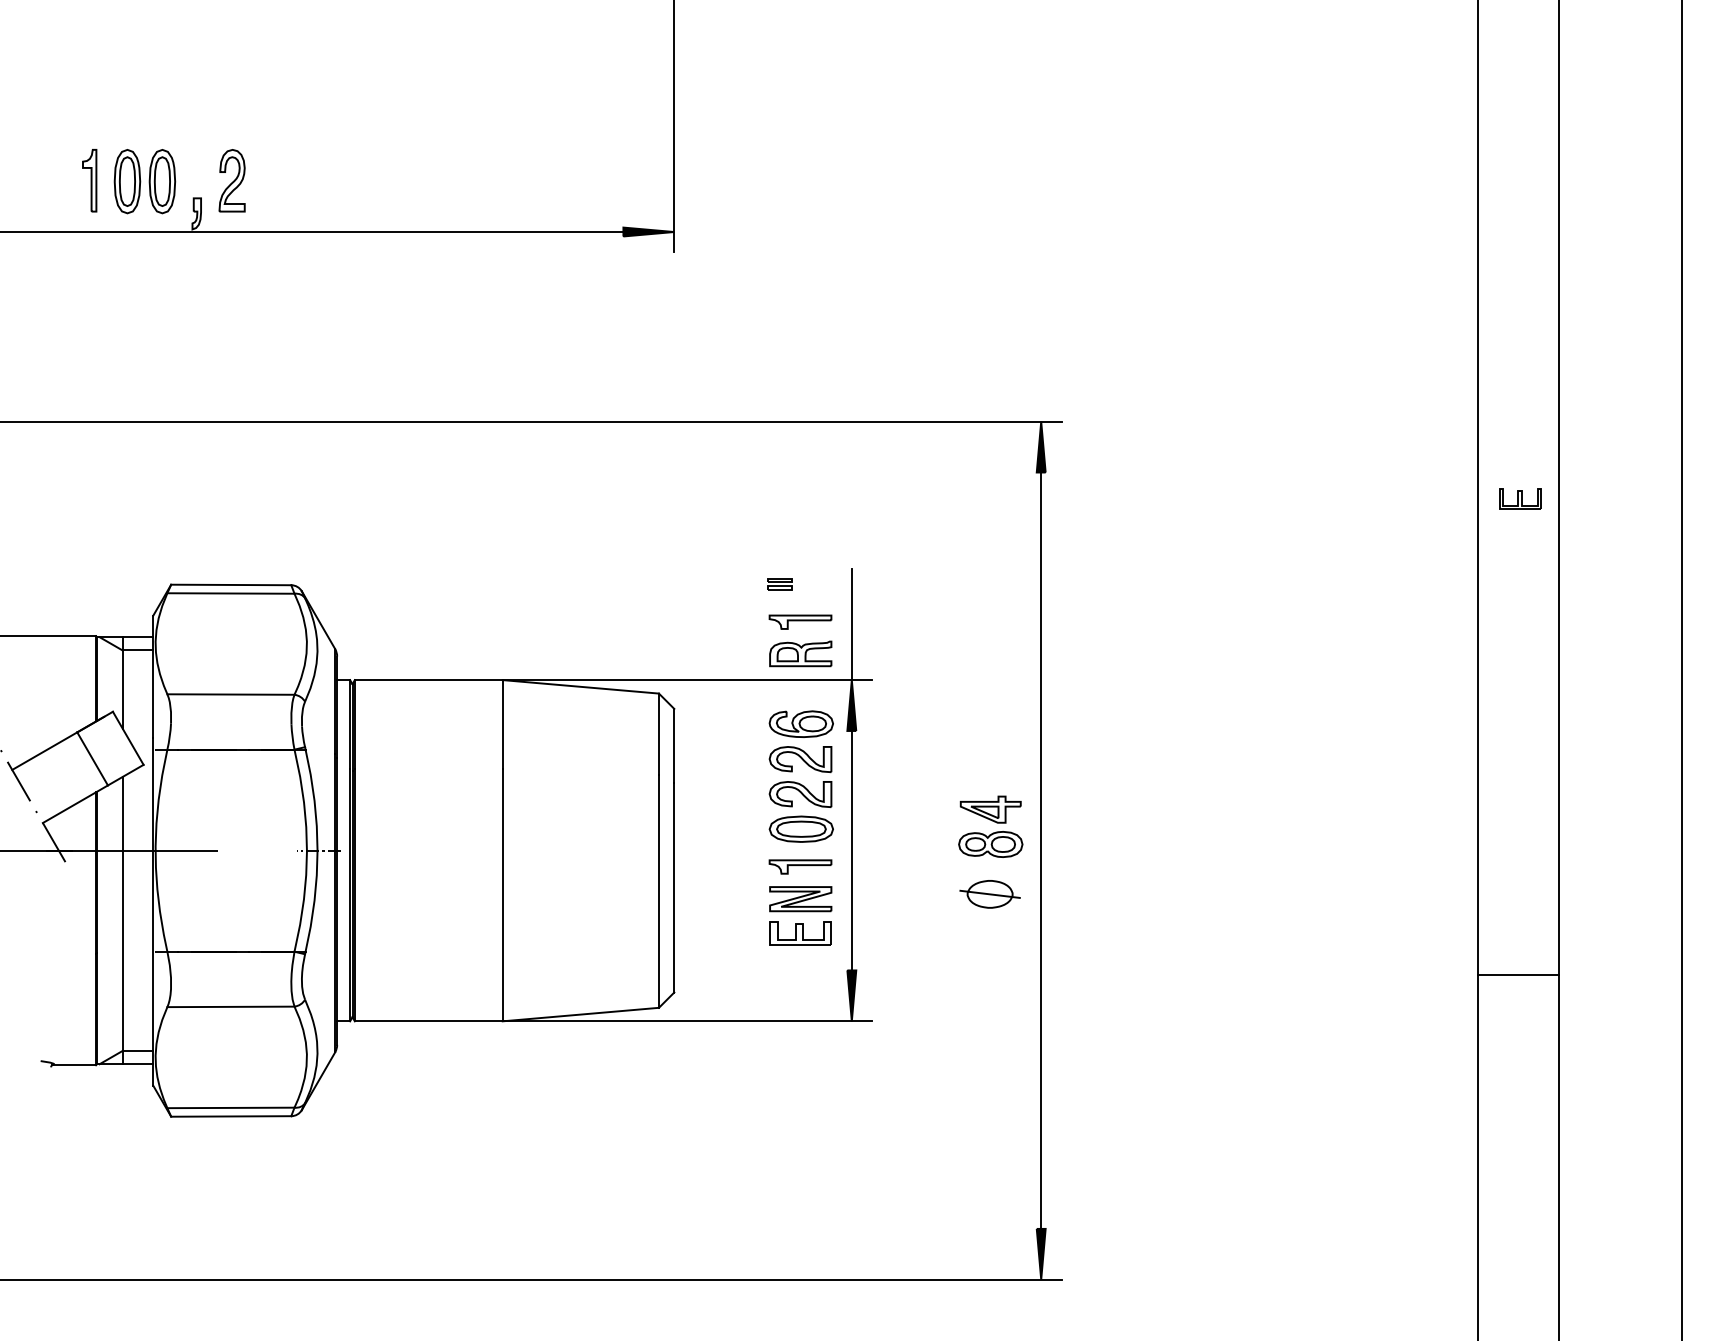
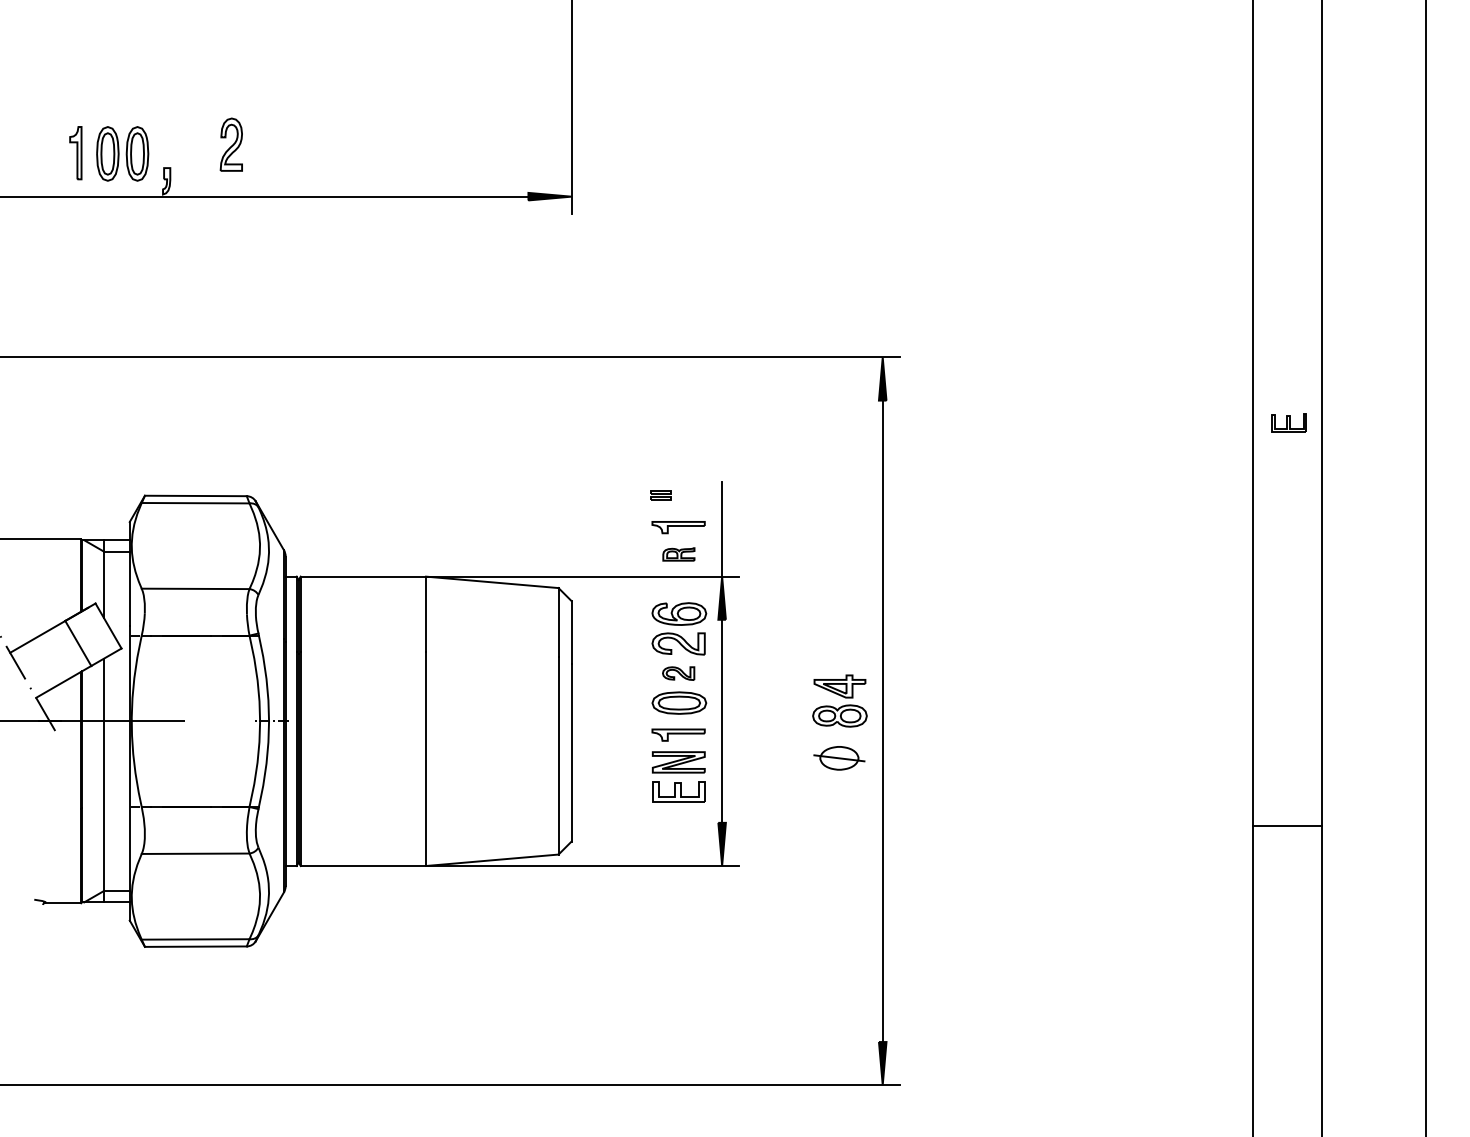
part: (231, 180) -> (230, 144), moved
part: (800, 653) -> (678, 554), size x0.6
part: (800, 794) -> (678, 673), size x0.6

